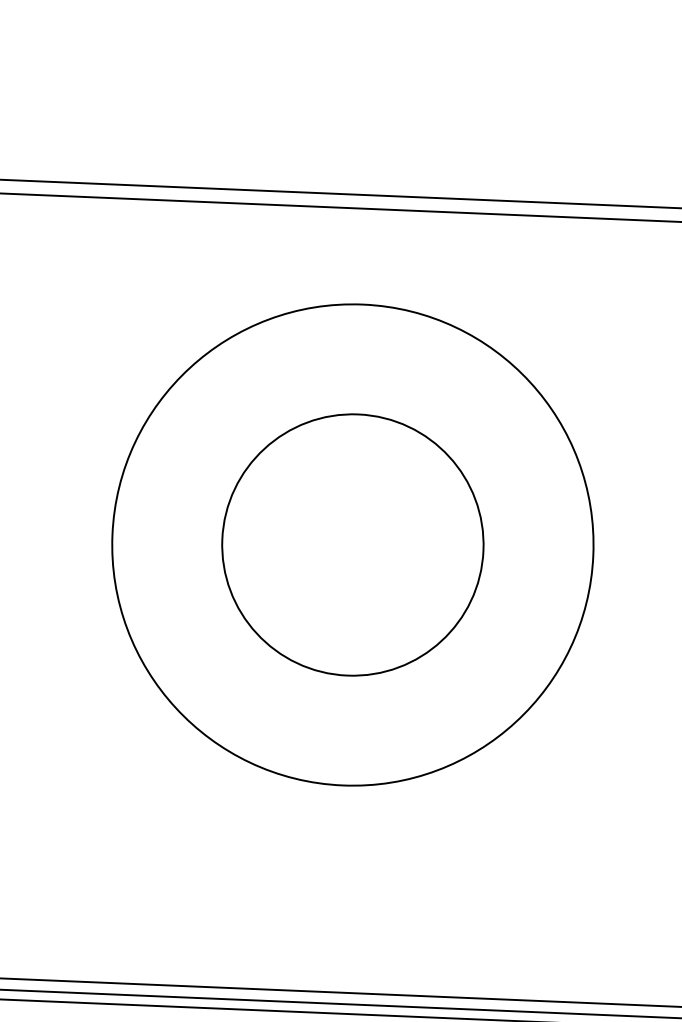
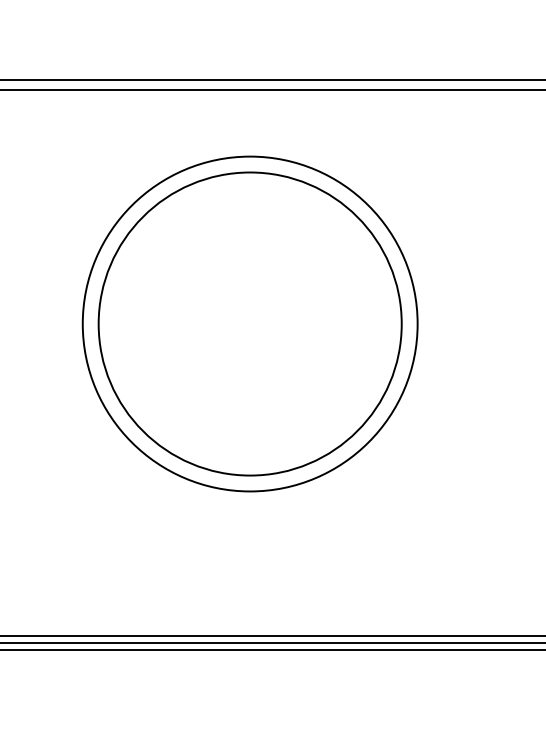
circle: (351, 544) -> (249, 323), size x1.67

